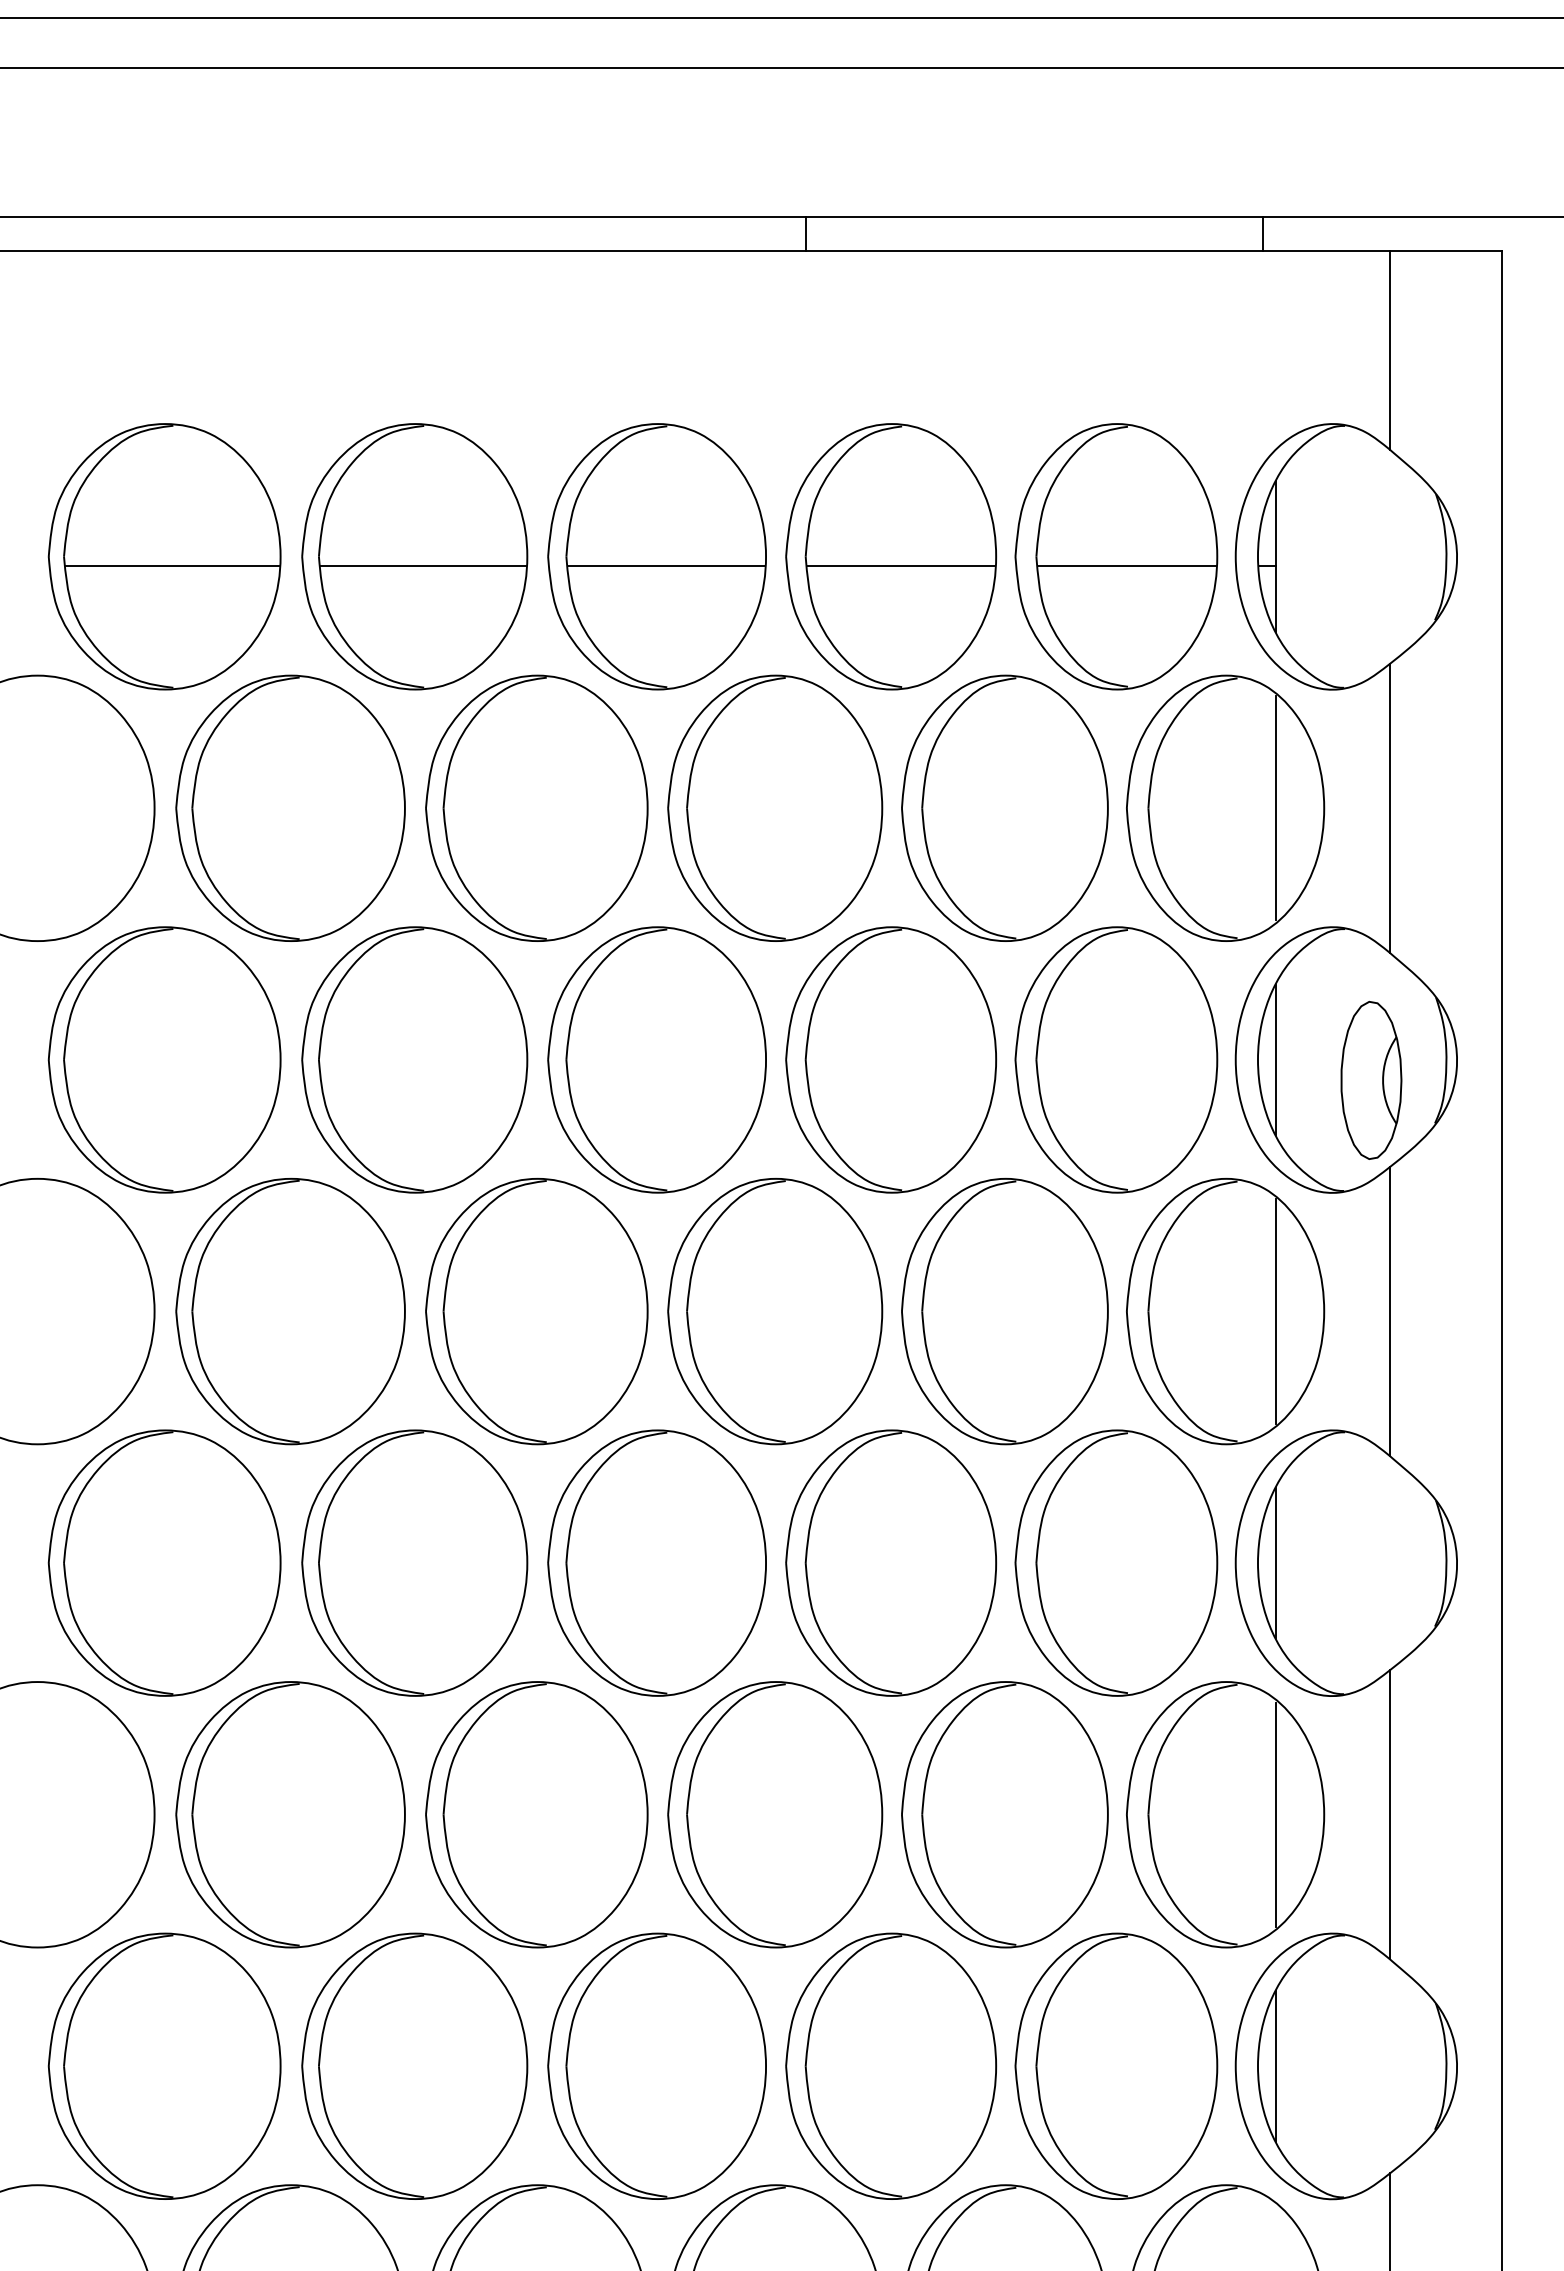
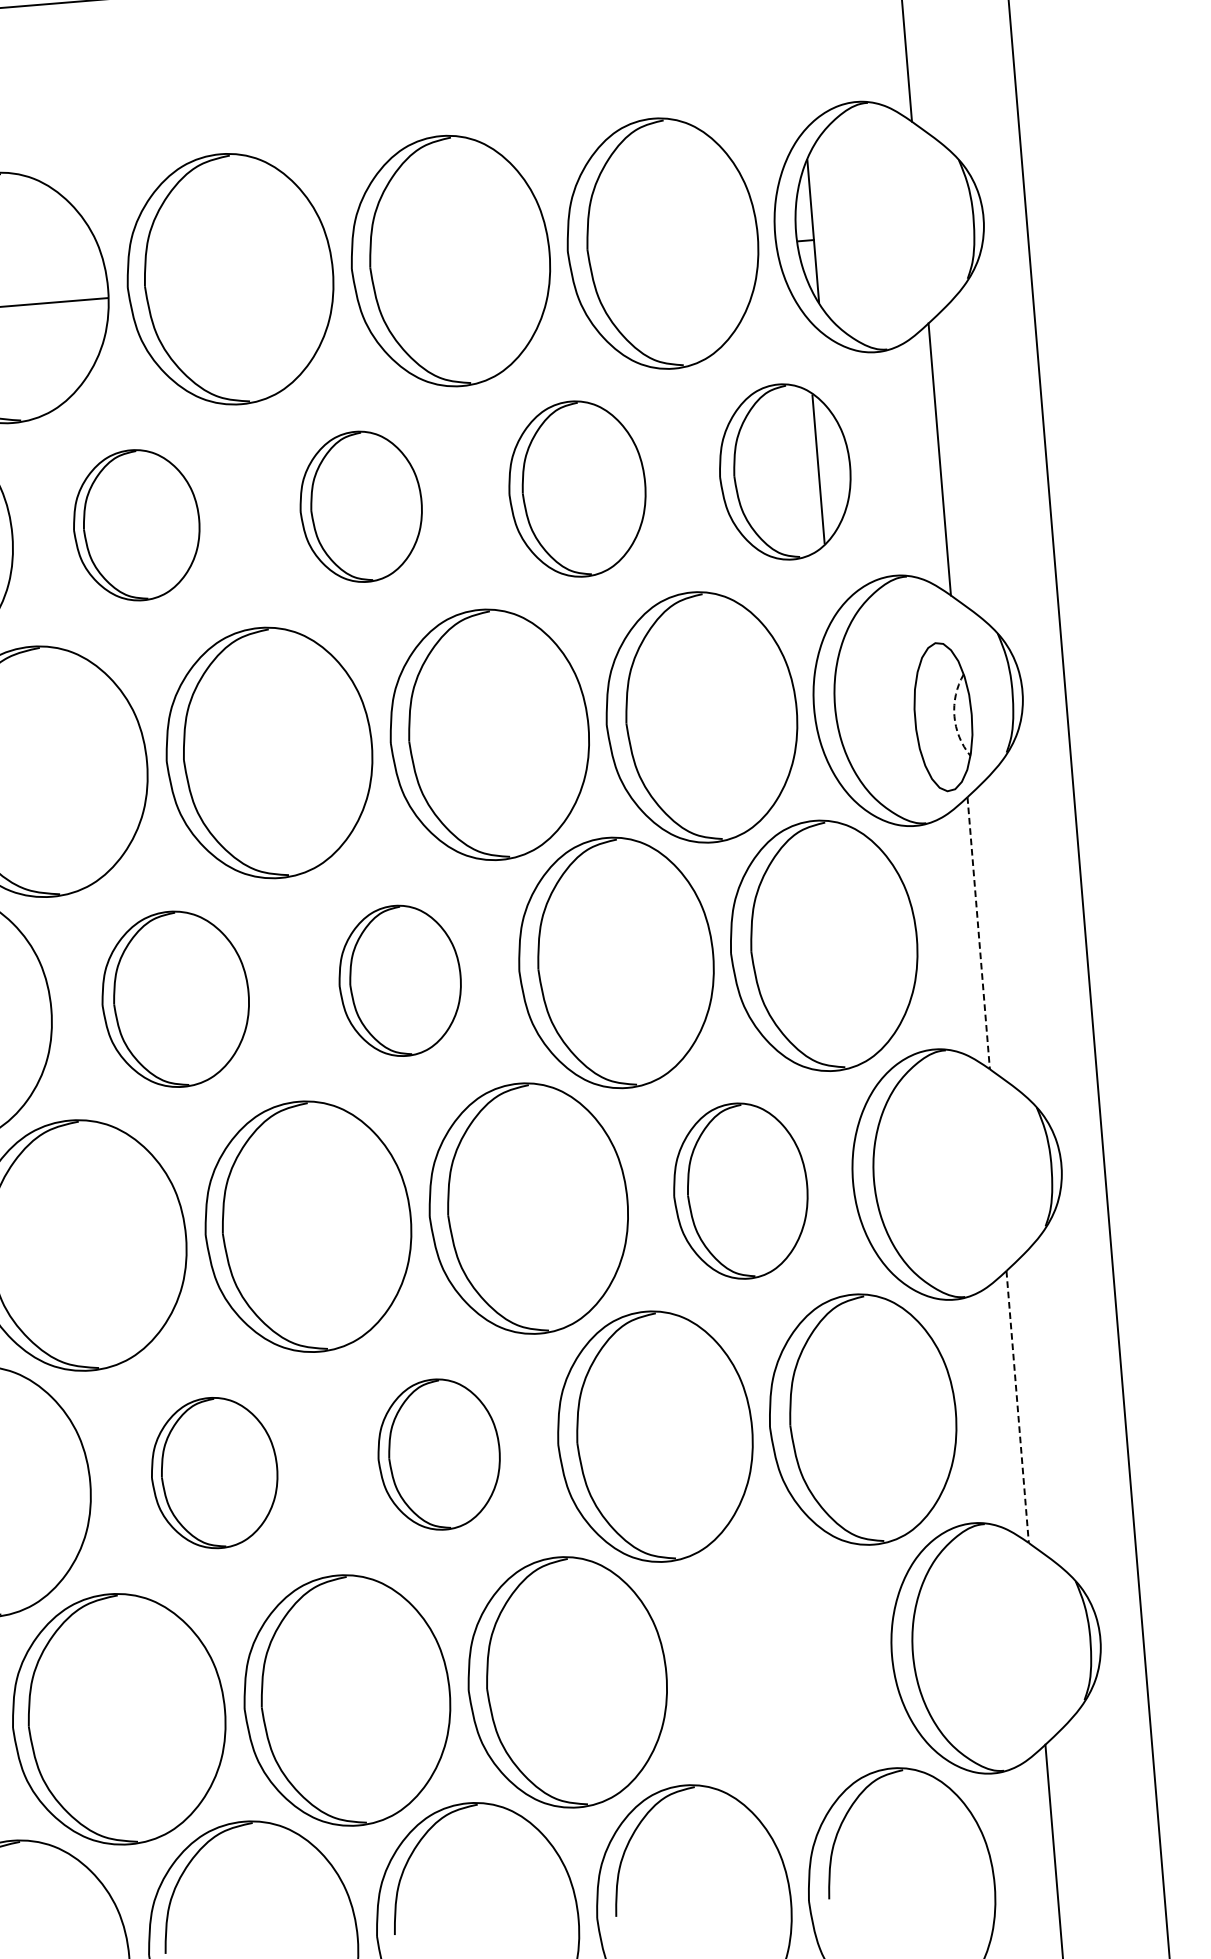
line: (665, 566) -> (239, 287), removed
line: (900, 566) -> (460, 269), removed
line: (1126, 566) -> (673, 252), removed
part: (536, 807) -> (136, 524), size x0.6
part: (775, 807) -> (361, 506), size x0.6
part: (1004, 807) -> (576, 488), size x0.7
part: (1225, 807) -> (784, 471), size x0.7
line: (1276, 1059) -> (852, 704), removed
arc: (1383, 1080) -> (954, 716), solid -> dashed
part: (536, 1311) -> (175, 999), size x0.7
part: (775, 1311) -> (400, 980), size x0.6
line: (1276, 1311) -> (871, 941), removed
line: (1389, 1312) -> (978, 934), solid -> dashed
part: (1116, 1562) -> (740, 1190), size x0.7
line: (1276, 1562) -> (891, 1178), removed
part: (536, 1814) -> (214, 1472), size x0.6
part: (775, 1814) -> (439, 1454), size x0.6
line: (1276, 1814) -> (910, 1415), removed
line: (1389, 1815) -> (1017, 1407), solid -> dashed
part: (1116, 2065) -> (779, 1664), removed
line: (1276, 2065) -> (930, 1651), removed

